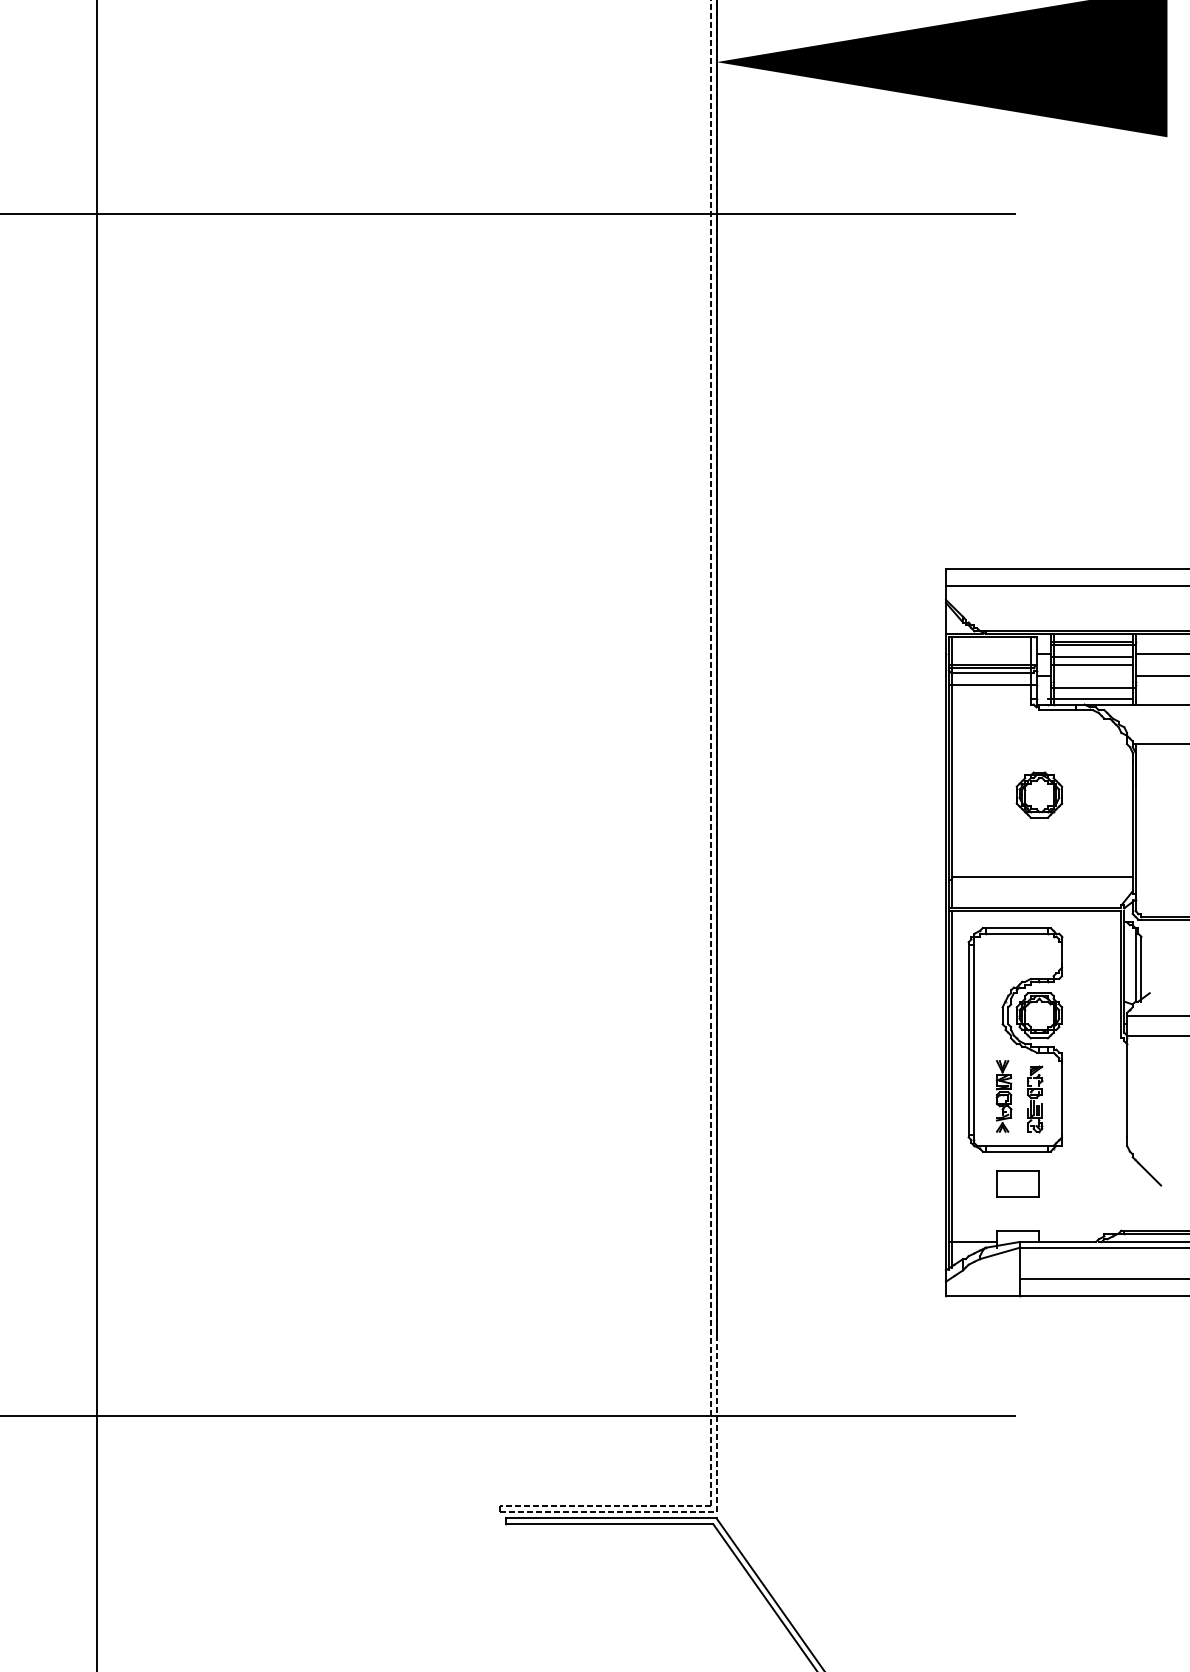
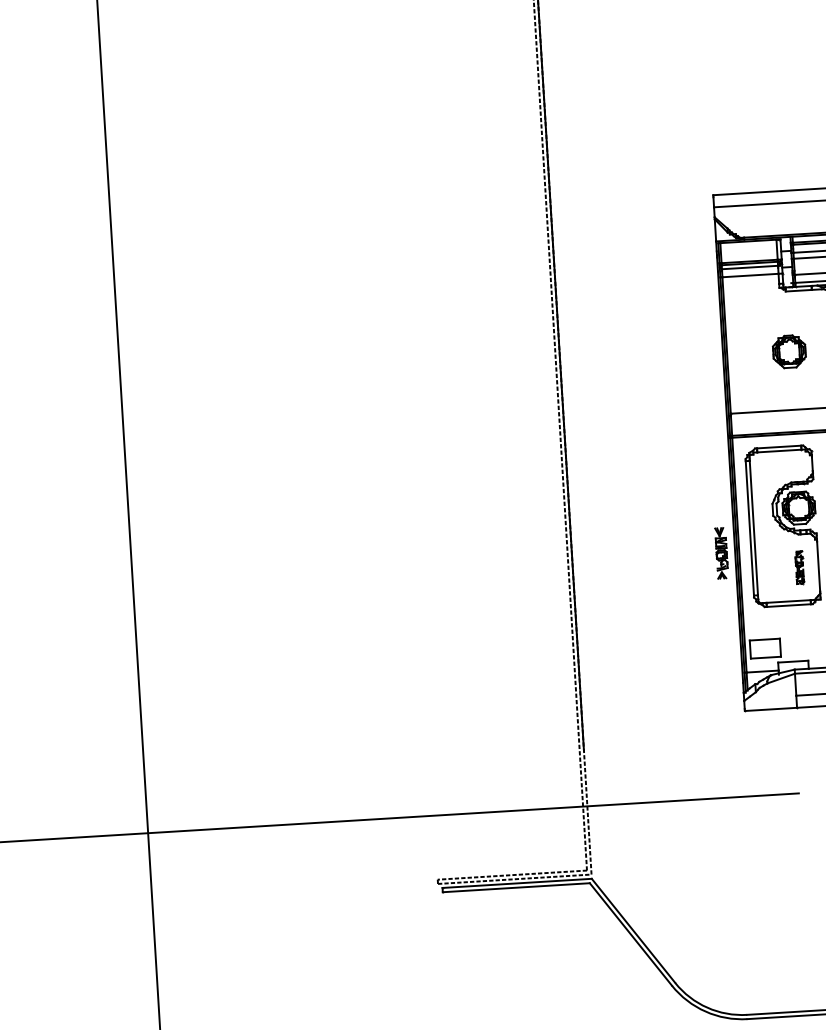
part: (1003, 1096) -> (721, 553), moved
part: (1035, 1099) -> (799, 567), size x0.7
part: (1017, 1183) -> (764, 648), moved

